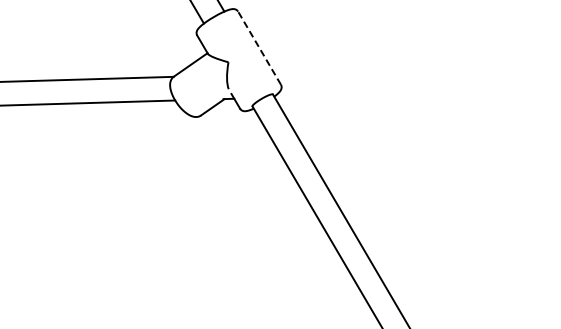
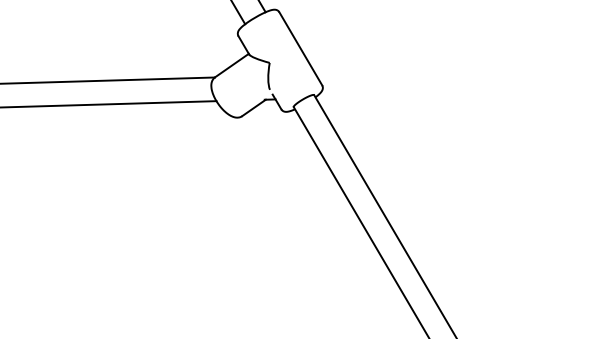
line: (259, 47) -> (300, 48), dashed -> solid

